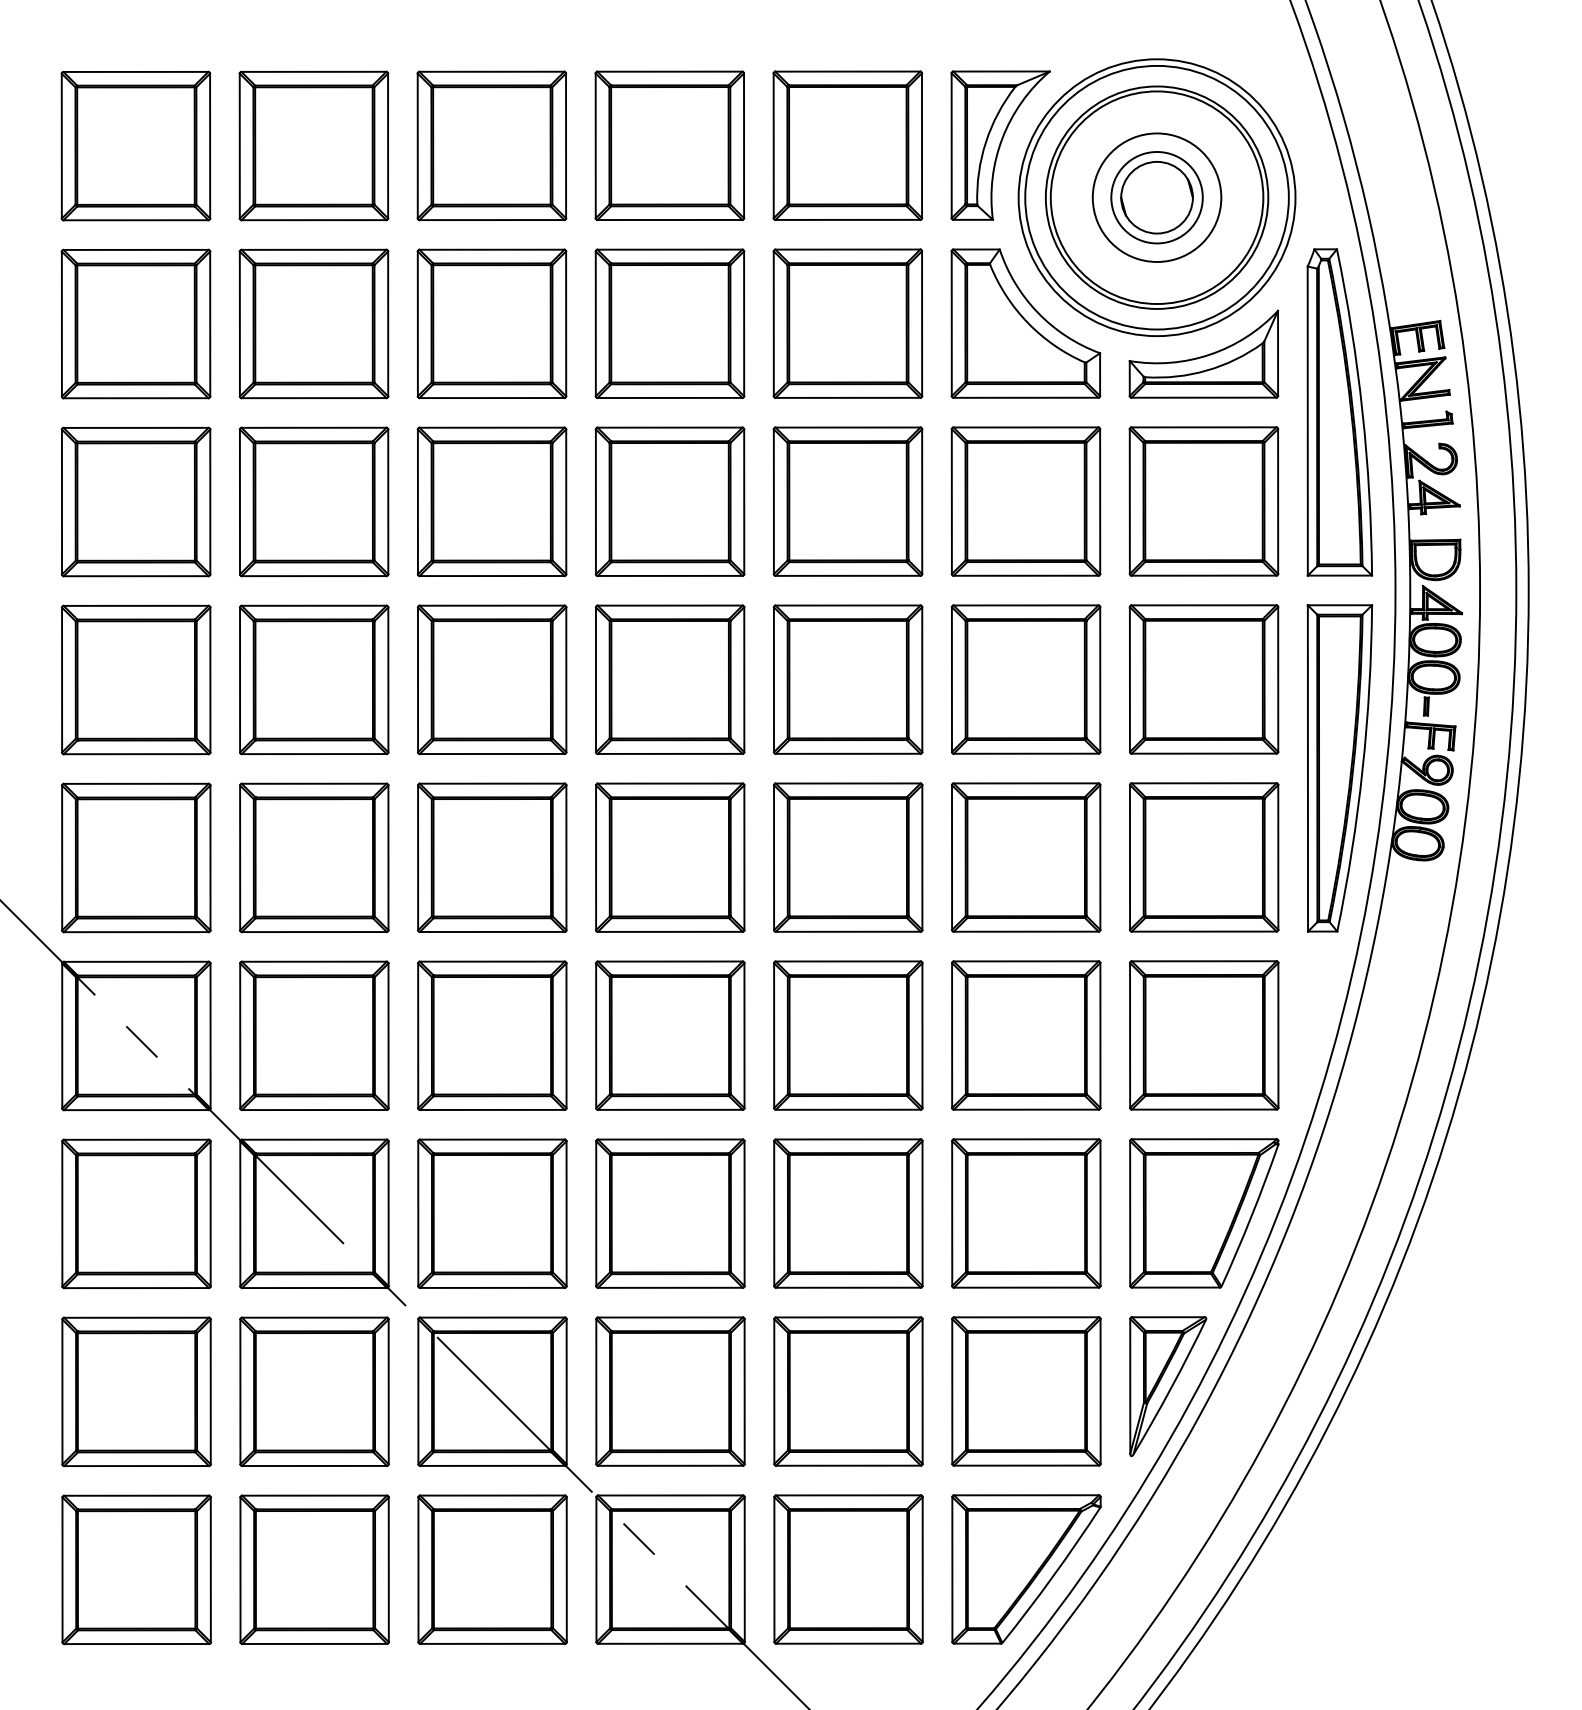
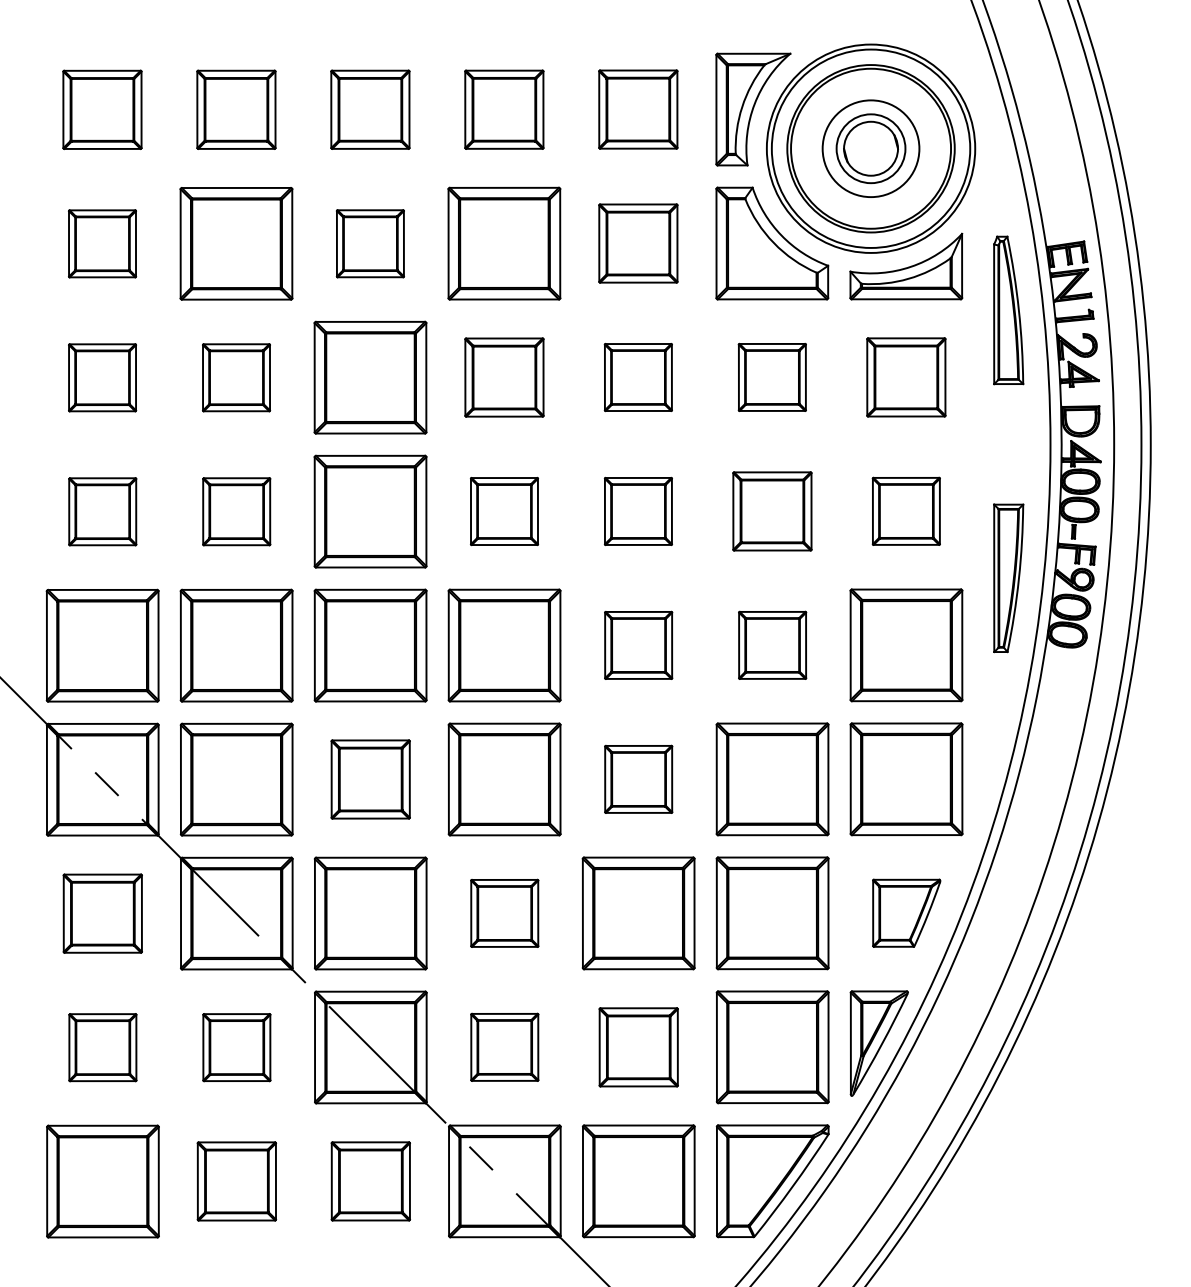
part: (135, 145) -> (102, 109), size x0.7
part: (313, 145) -> (236, 109), size x0.7
part: (491, 145) -> (370, 109), size x0.7
part: (669, 145) -> (504, 109), size x0.7
part: (847, 145) -> (638, 109), size x0.7
part: (135, 323) -> (102, 243), size x0.6
part: (491, 323) -> (370, 243), size x0.6
part: (847, 323) -> (638, 243), size x0.7
part: (1339, 412) -> (1008, 310), size x0.6
part: (135, 501) -> (102, 377), size x0.6
part: (313, 501) -> (236, 377), size x0.6
part: (669, 501) -> (504, 377), size x0.7
part: (847, 501) -> (638, 377), size x0.6
part: (1025, 501) -> (772, 377), size x0.6
part: (1203, 501) -> (905, 377), size x0.7
part: (136, 679) -> (102, 511), size x0.6
part: (314, 679) -> (236, 511), size x0.6
part: (669, 679) -> (504, 511), size x0.6
part: (847, 679) -> (638, 511), size x0.6
part: (1025, 679) -> (772, 511), size x0.7
part: (1203, 679) -> (905, 511), size x0.6
part: (1339, 768) -> (1008, 578), size x0.6
part: (848, 857) -> (638, 645), size x0.6
part: (1026, 857) -> (772, 645), size x0.6
part: (492, 1035) -> (370, 779), size x0.7
part: (848, 1035) -> (638, 779), size x0.6
part: (136, 1213) -> (102, 913), size x0.7
part: (670, 1213) -> (504, 913), size x0.6
part: (1204, 1213) -> (906, 913), size x0.6
part: (136, 1391) -> (102, 1047), size x0.6
part: (314, 1391) -> (236, 1047), size x0.6
part: (670, 1391) -> (504, 1047), size x0.6
part: (848, 1391) -> (638, 1047), size x0.7
part: (314, 1569) -> (236, 1181), size x0.7
part: (492, 1569) -> (370, 1181), size x0.7

